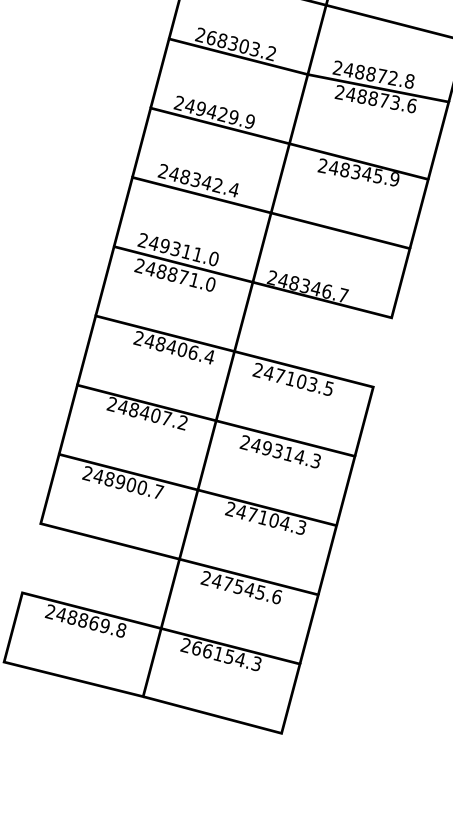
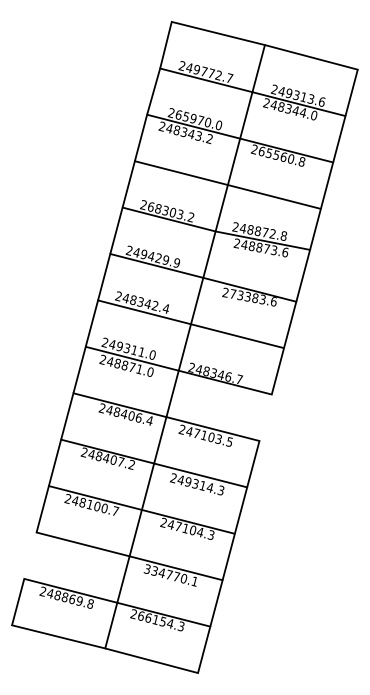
text: (362, 173) -> (252, 297), 248345.9 -> 273383.6
text: (119, 481) -> (89, 504), 248900.7 -> 248100.7
text: (242, 587) -> (171, 575), 247545.6 -> 334770.1

